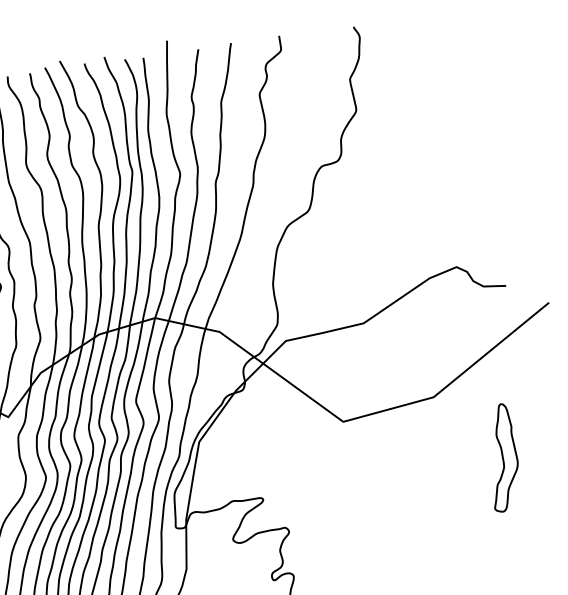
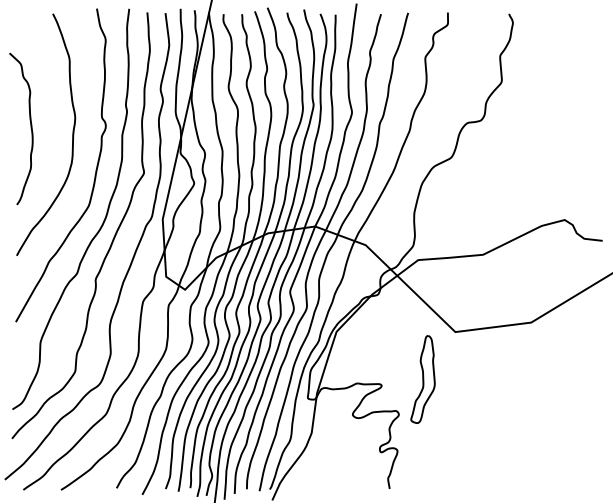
part: (501, 457) -> (422, 379), moved

